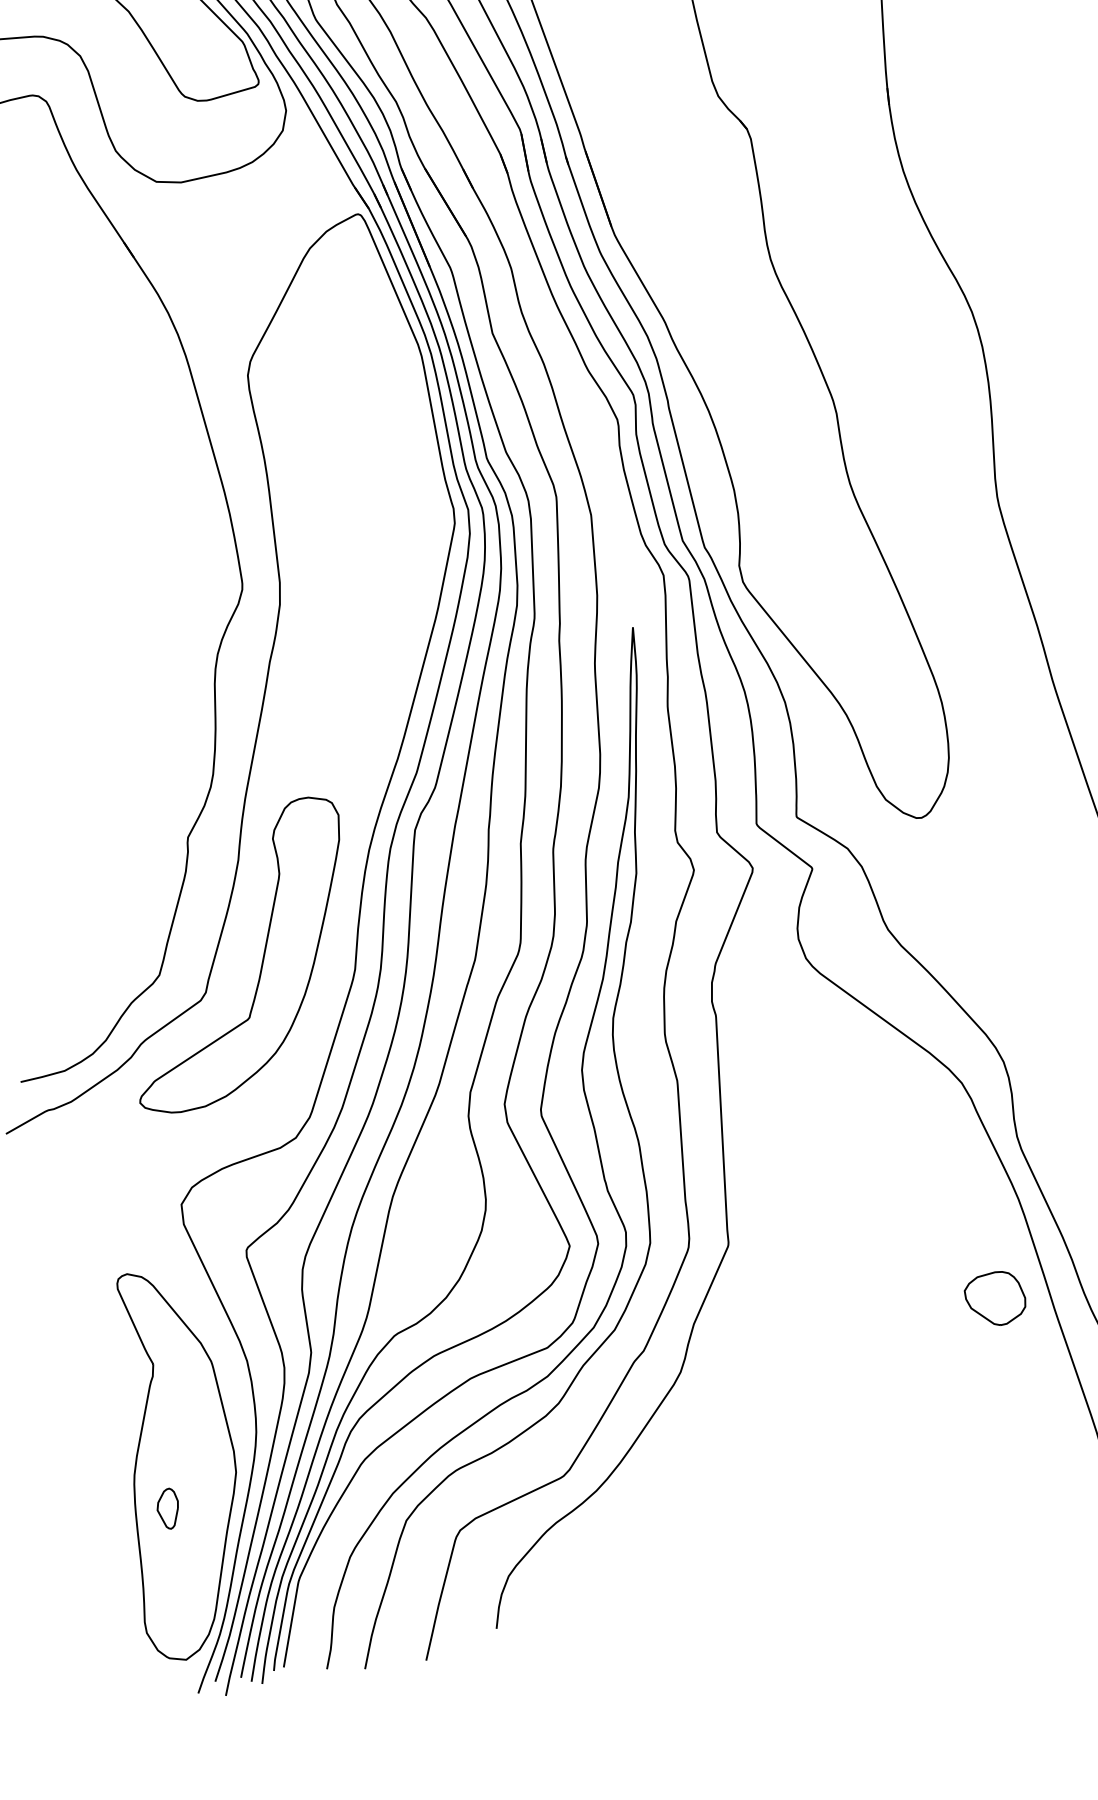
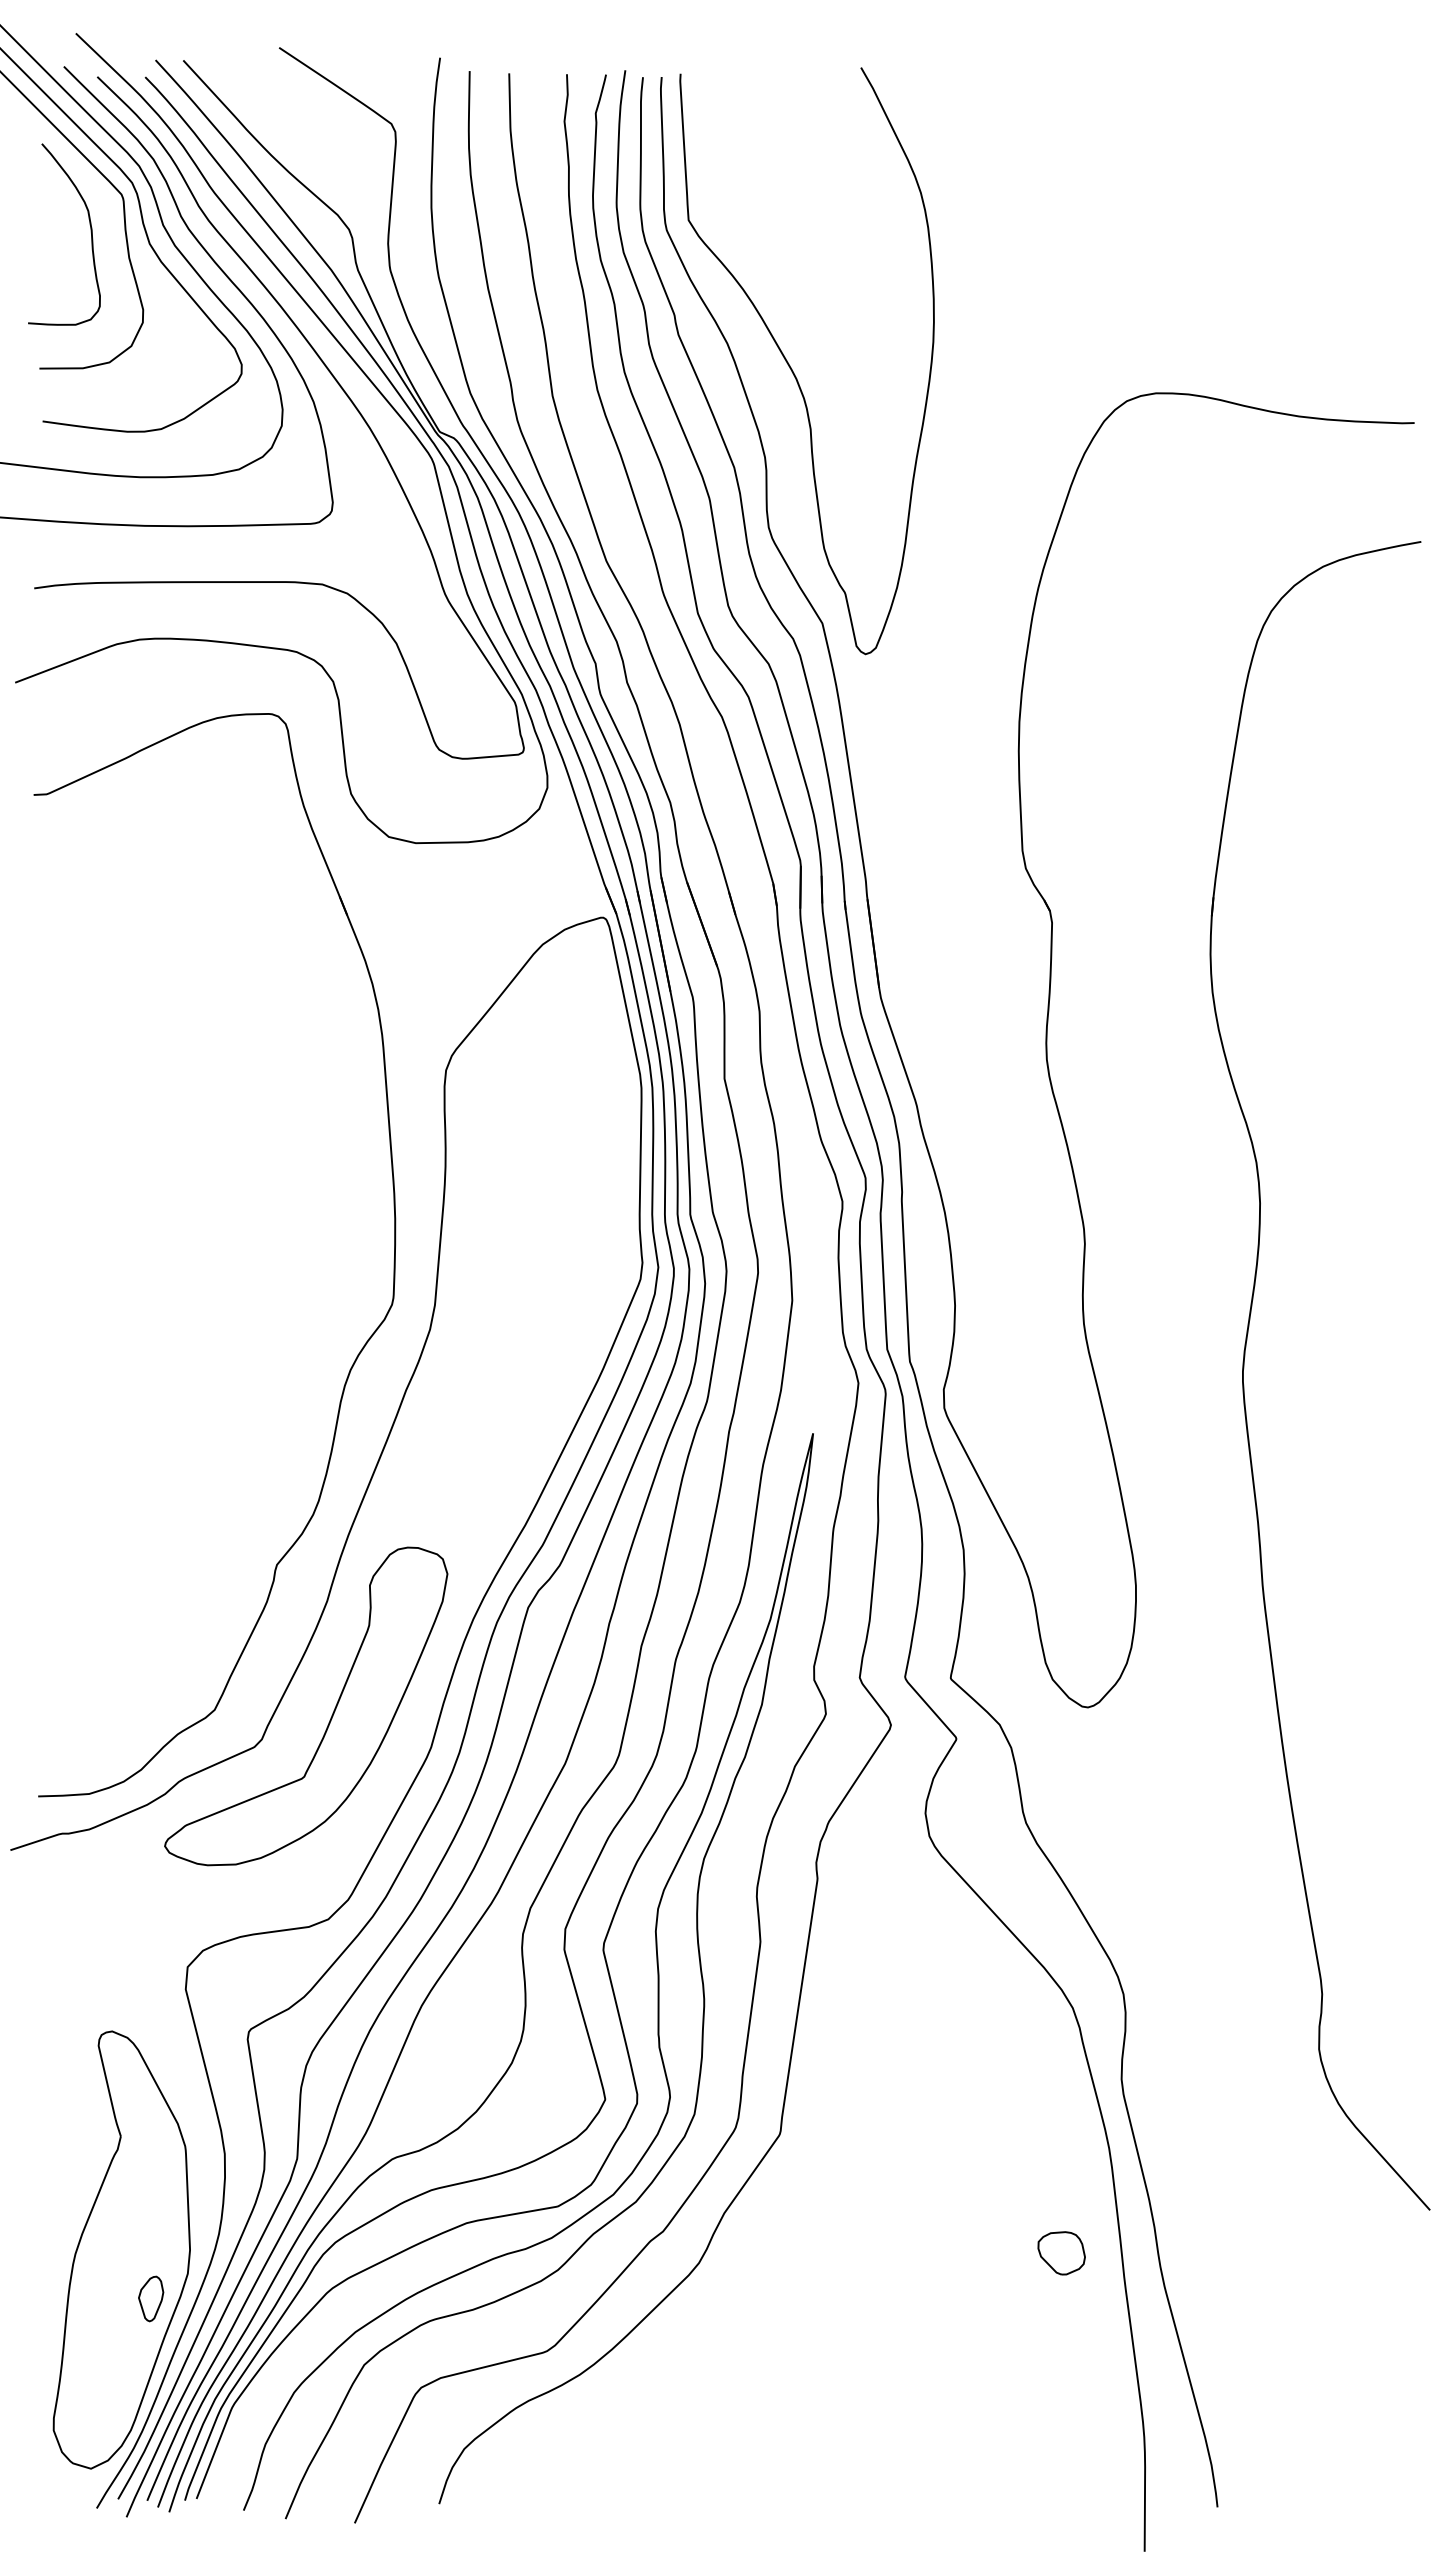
part: (995, 1299) -> (1061, 2253), size x0.71
part: (168, 1508) -> (151, 2298), moved

